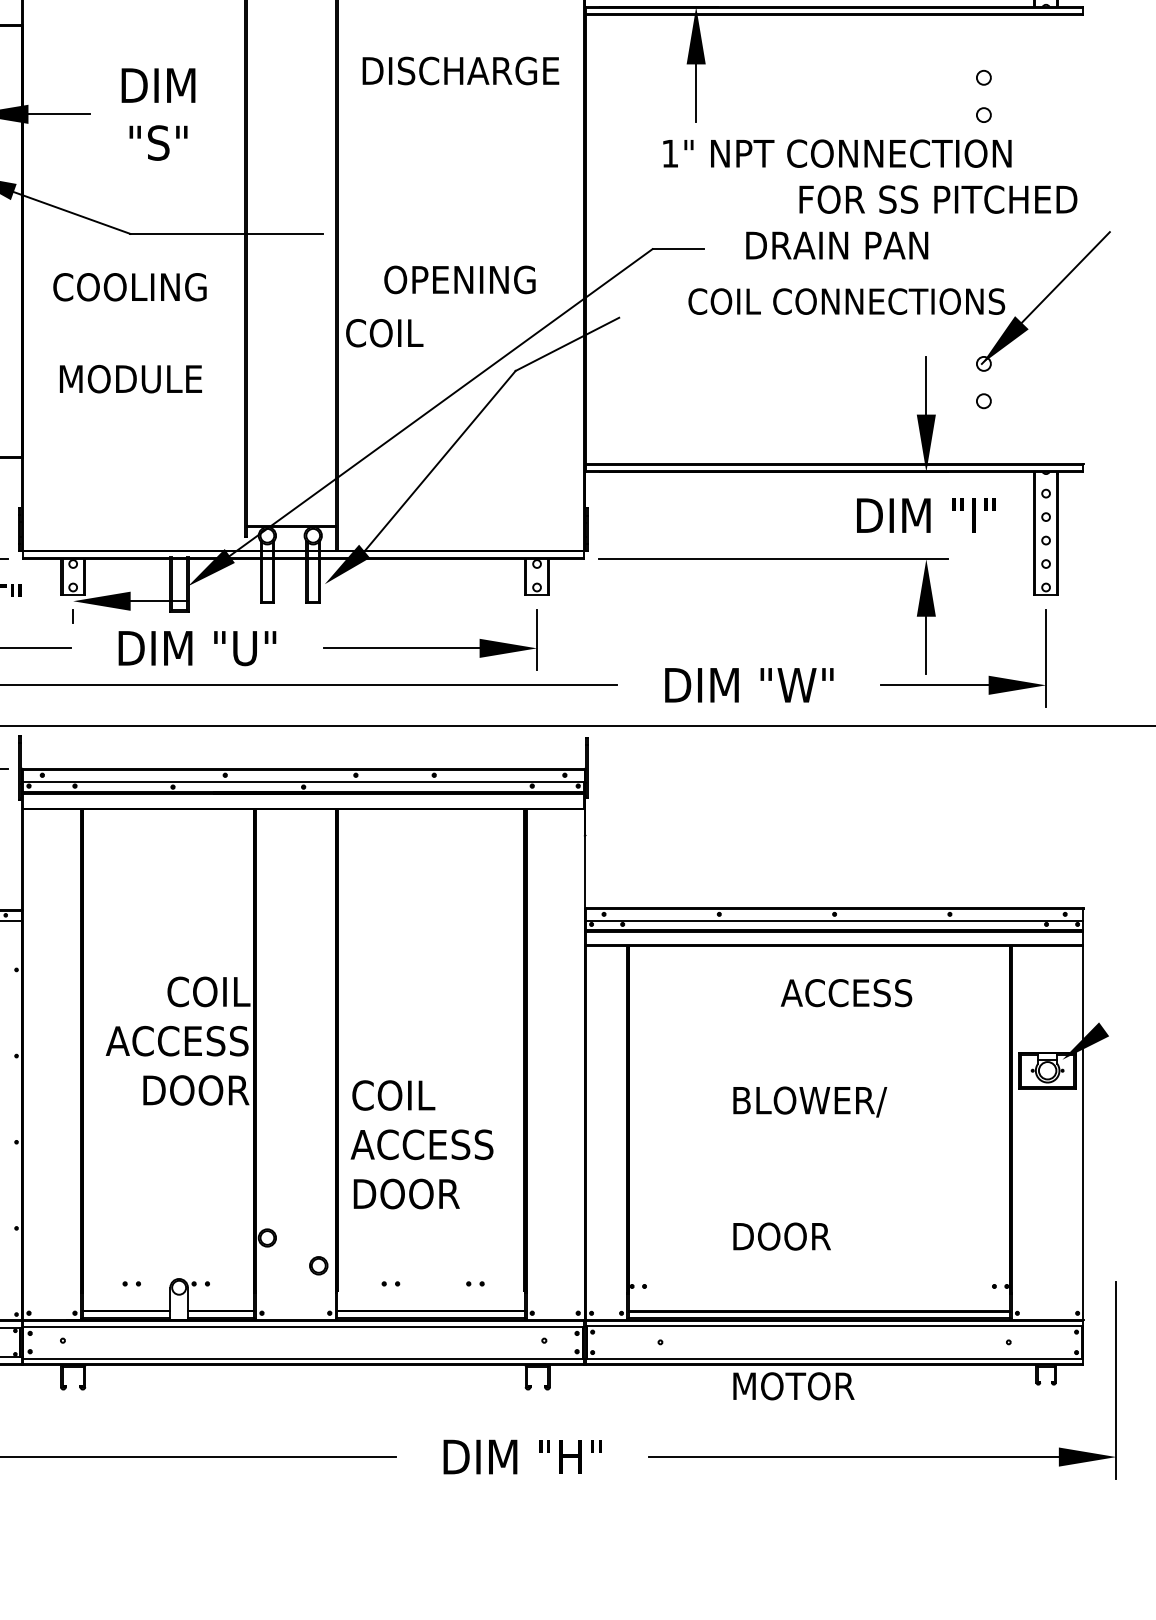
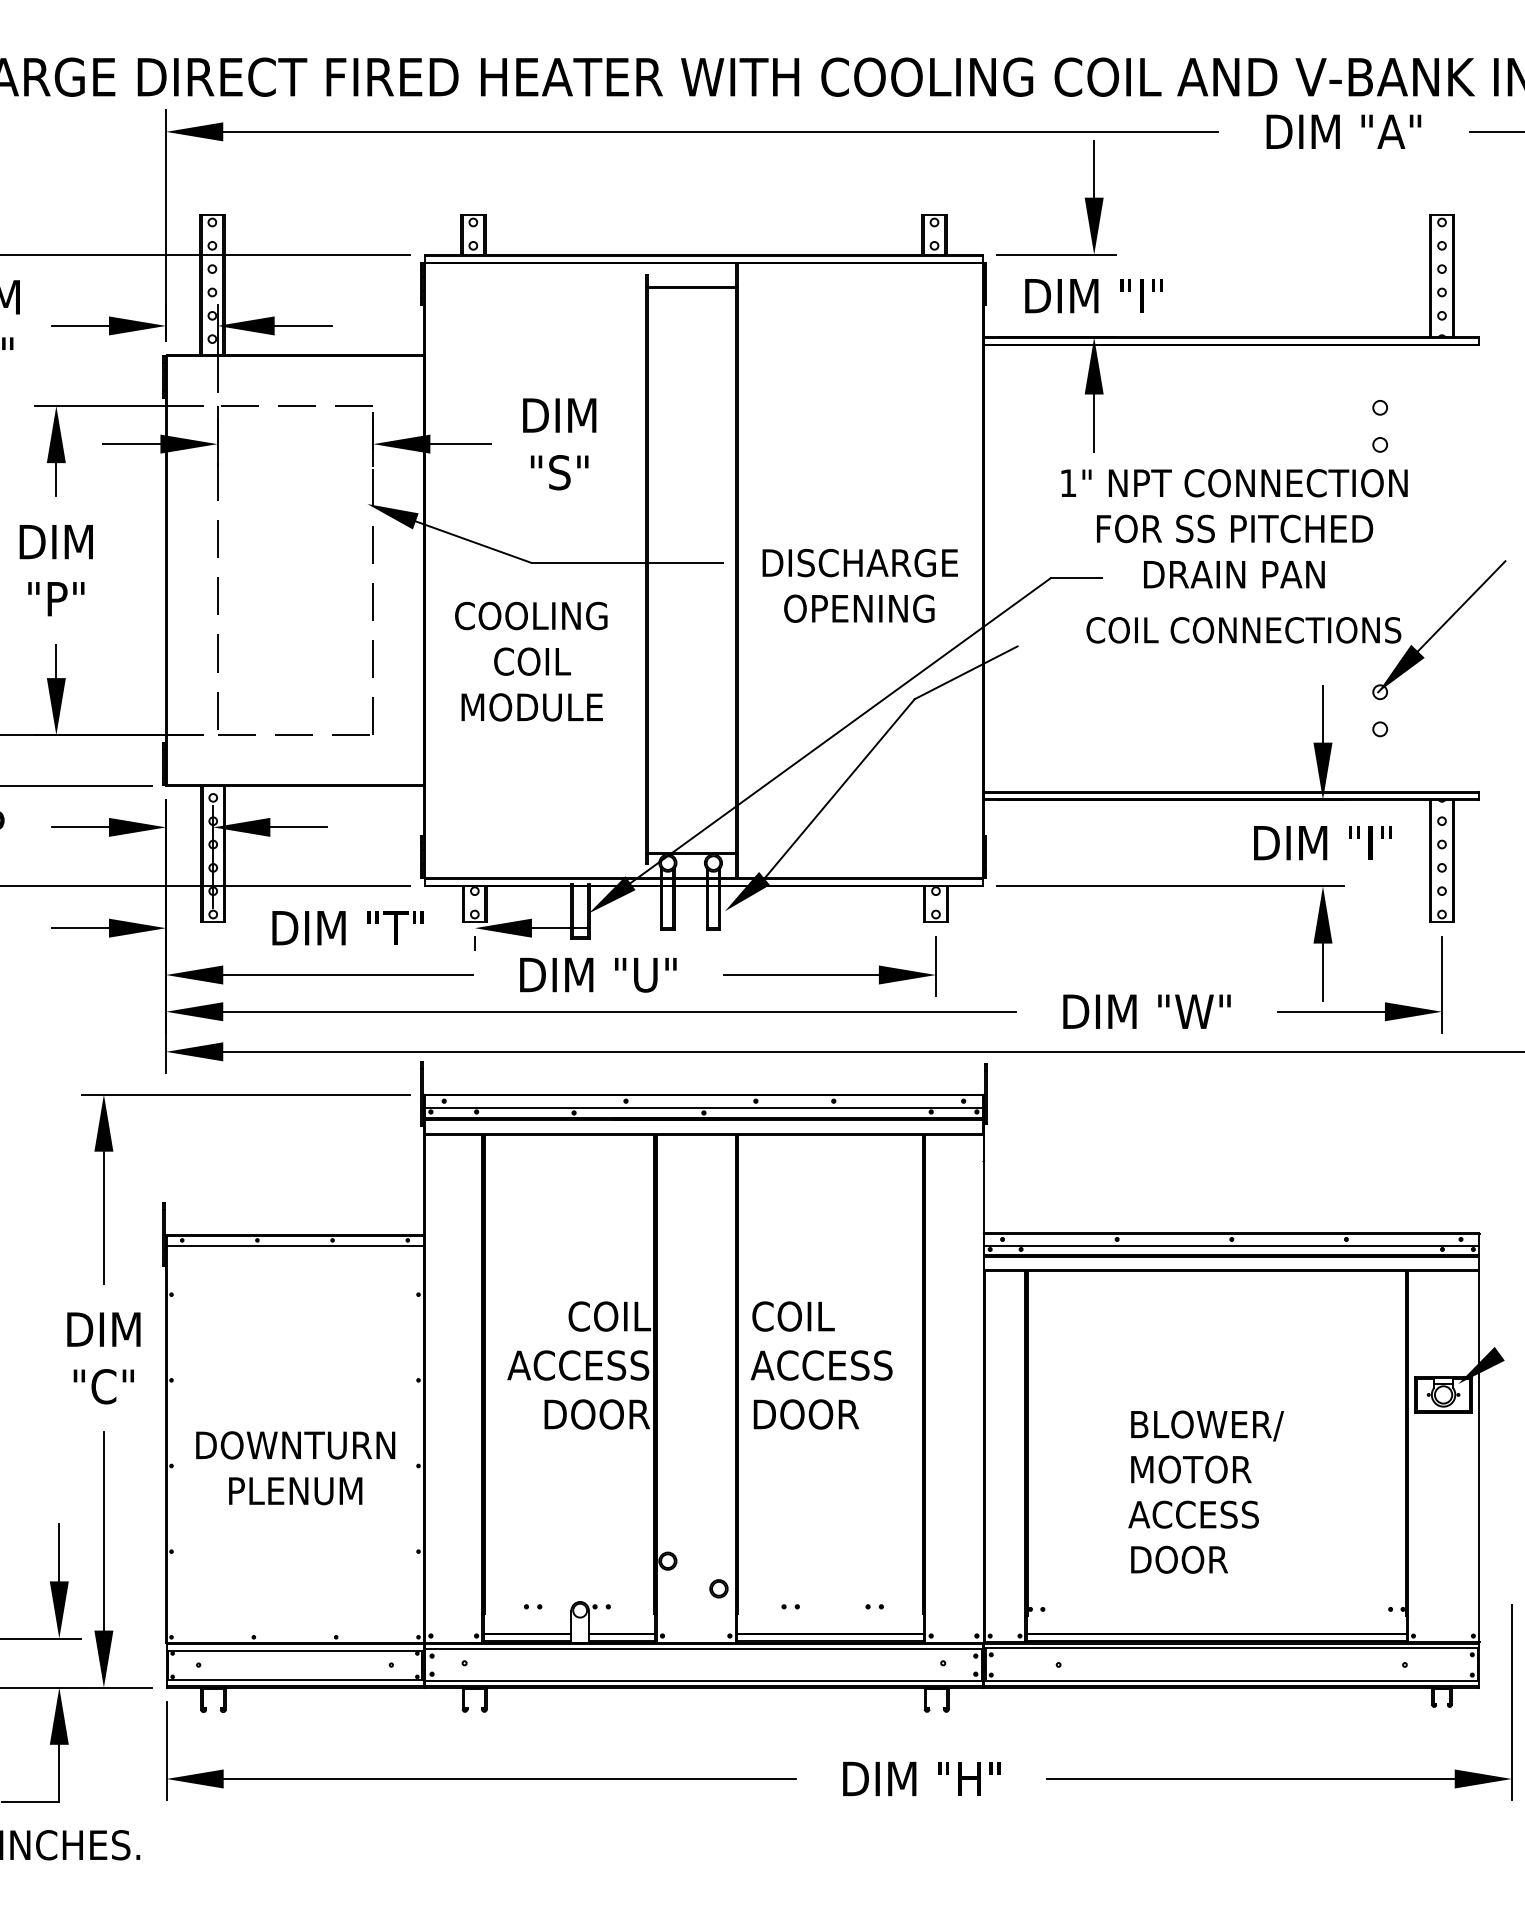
text: (460, 70) -> (859, 562), moved
text: (938, 199) -> (1235, 528), moved
text: (384, 332) -> (532, 661), moved
text: (846, 992) -> (1193, 1514), moved
text: (421, 1144) -> (821, 1365), moved
text: (794, 1386) -> (1191, 1469), moved

